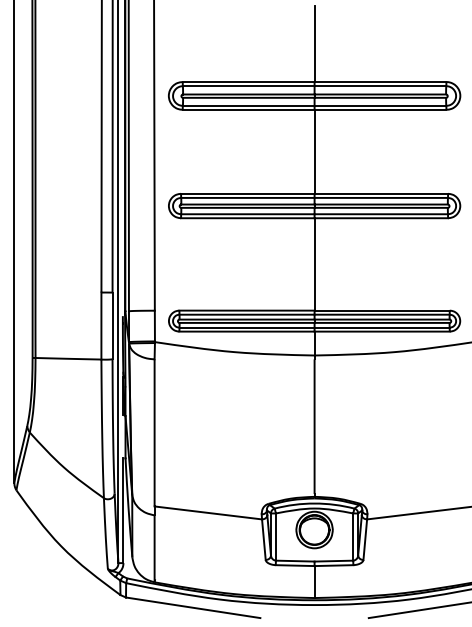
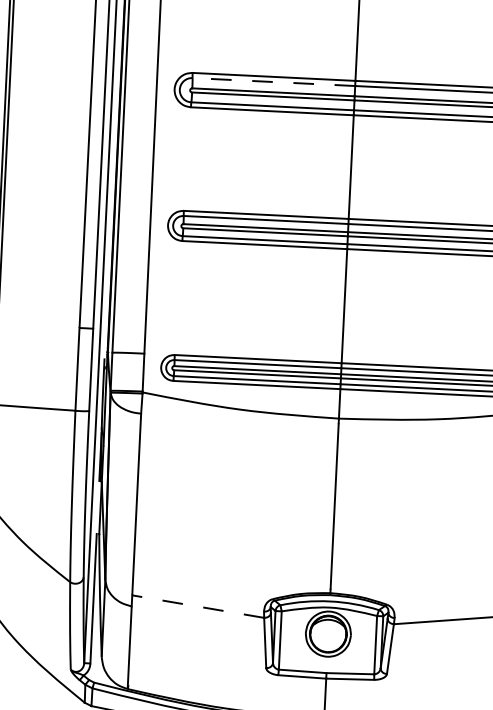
line: (248, 86) -> (273, 82), solid -> dashed
line: (207, 512) -> (197, 606), solid -> dashed

